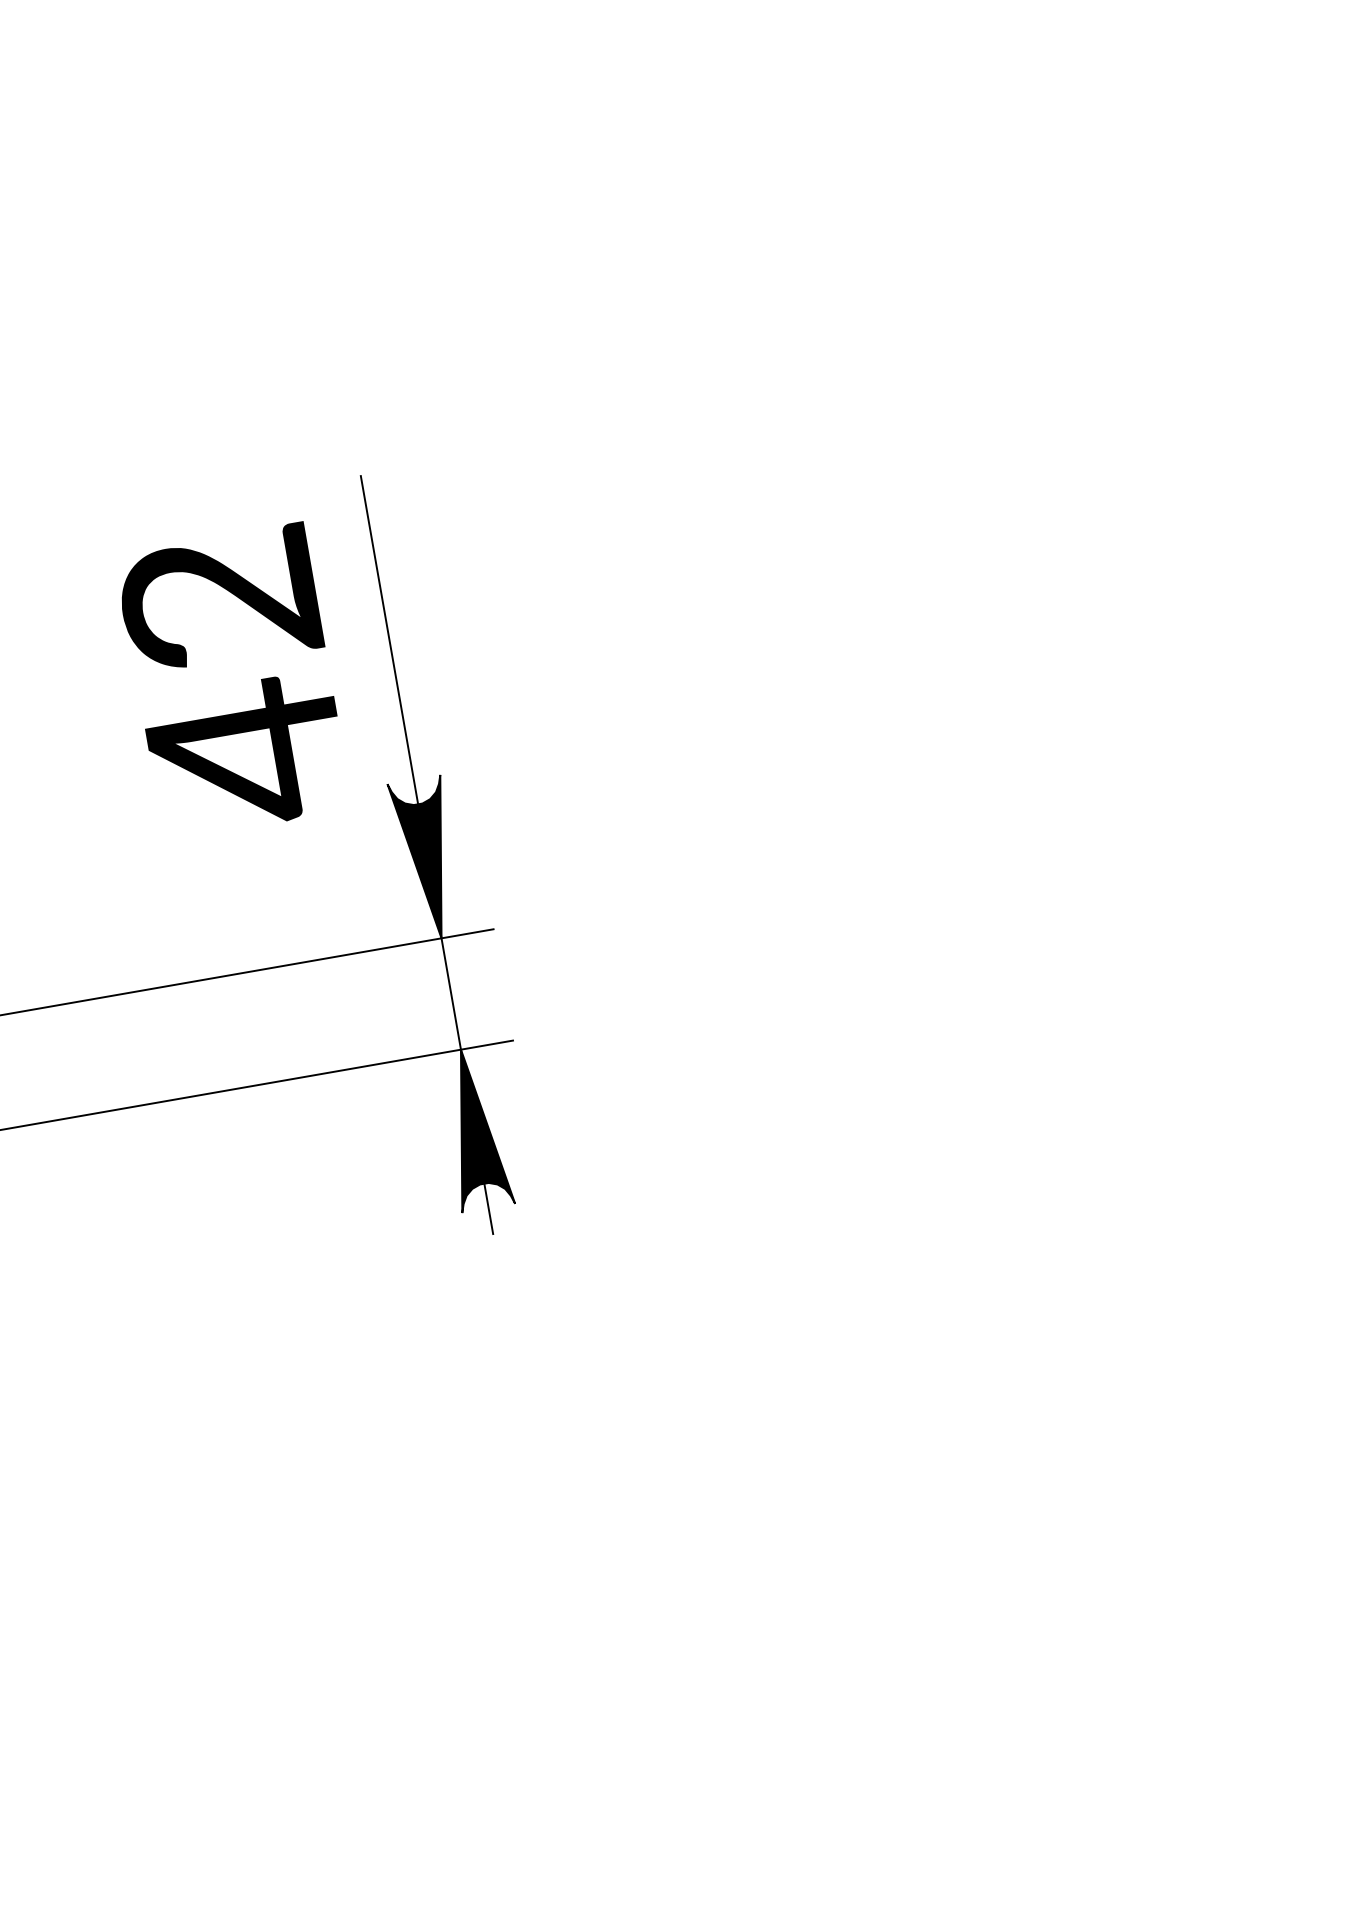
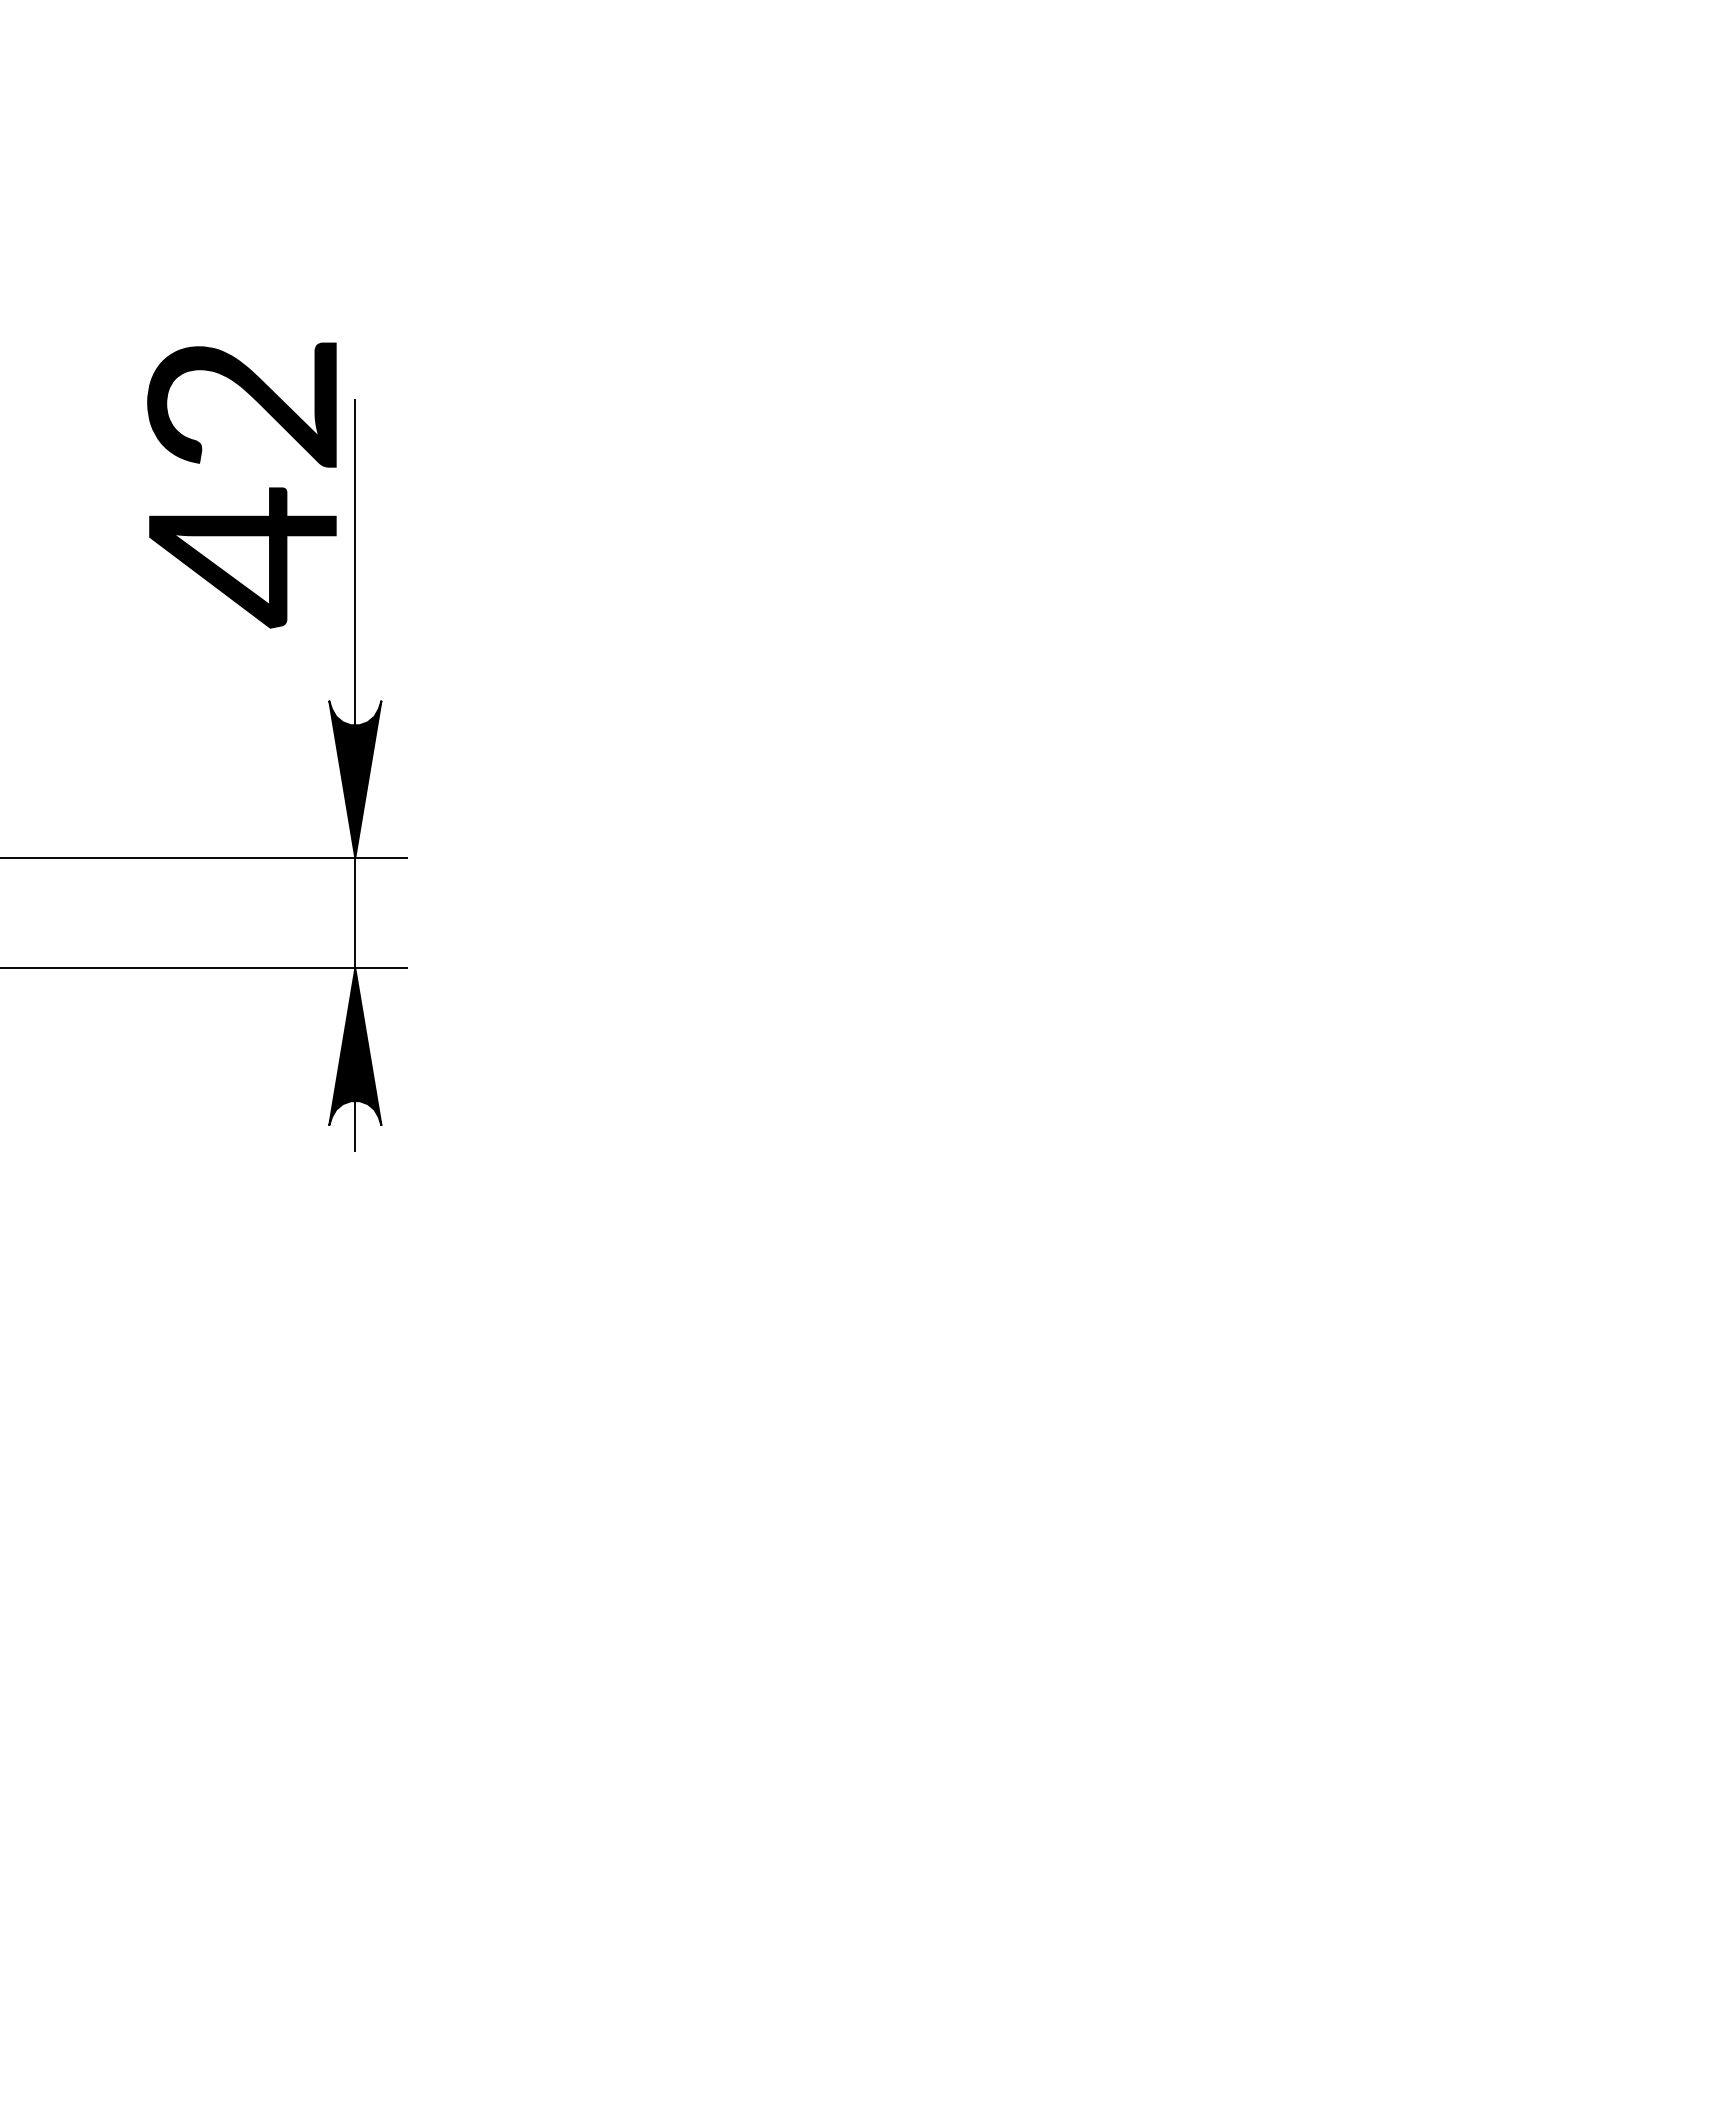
text: (232, 681) -> (241, 485), moved

